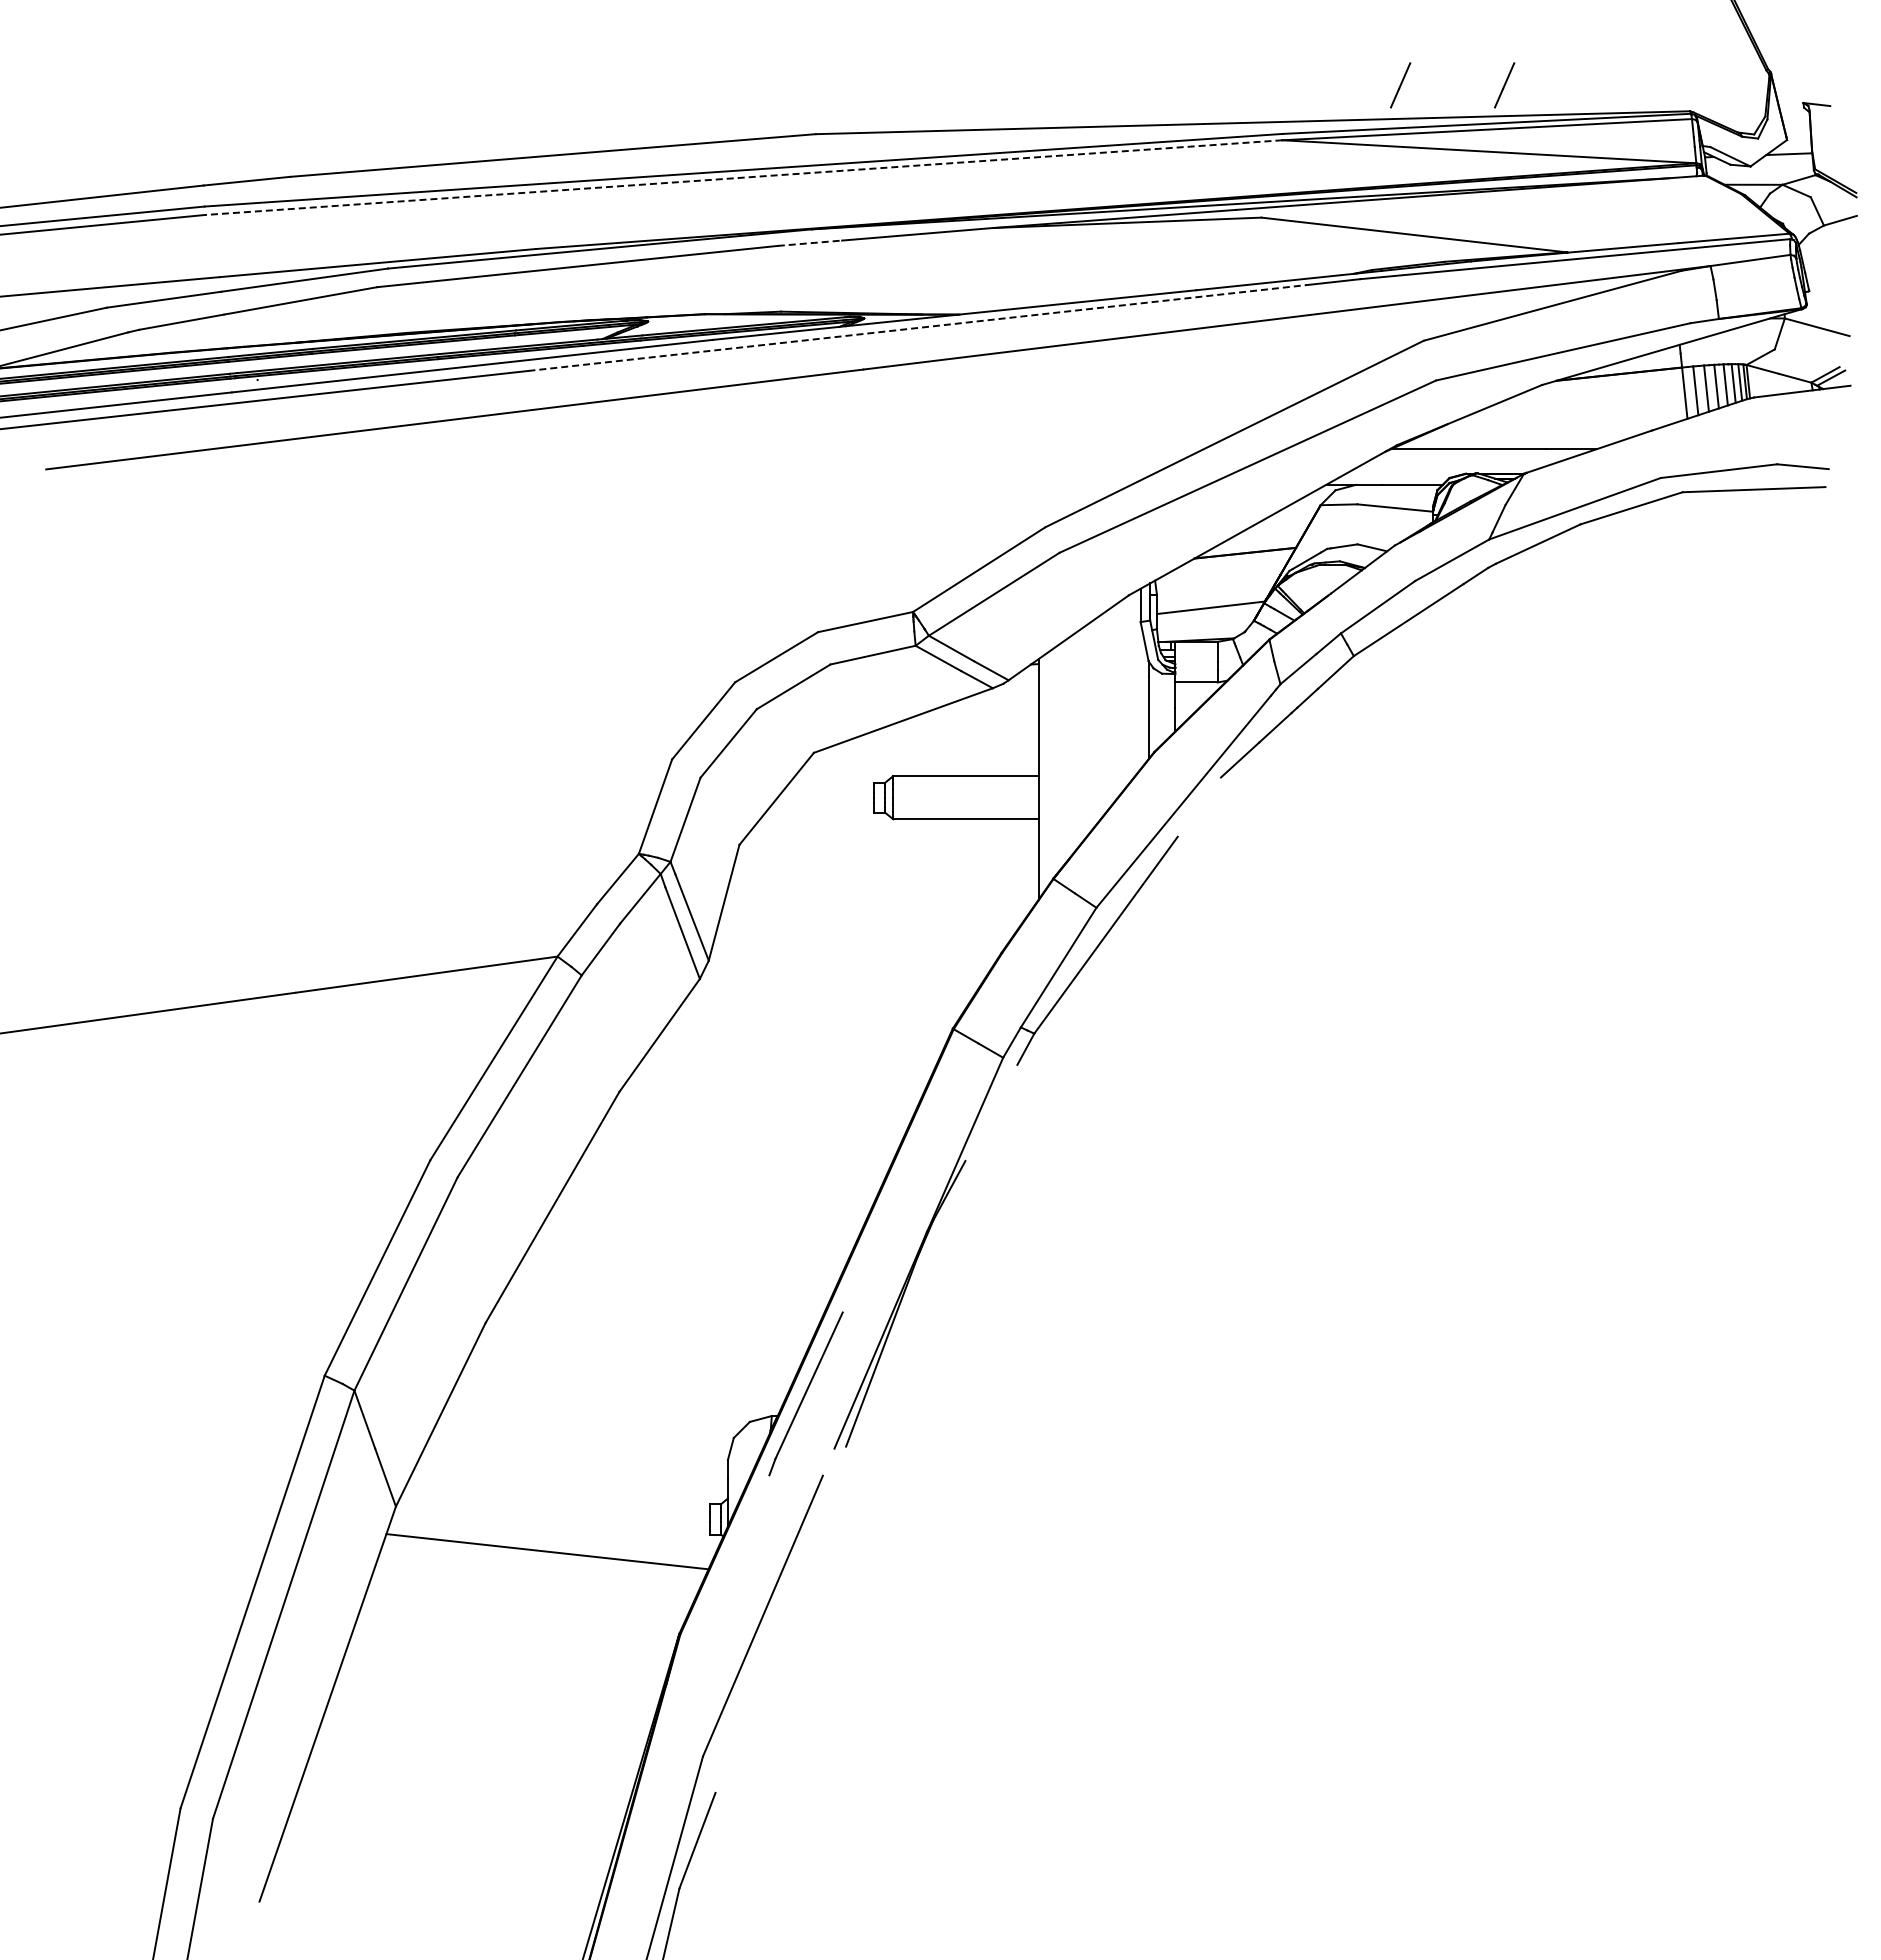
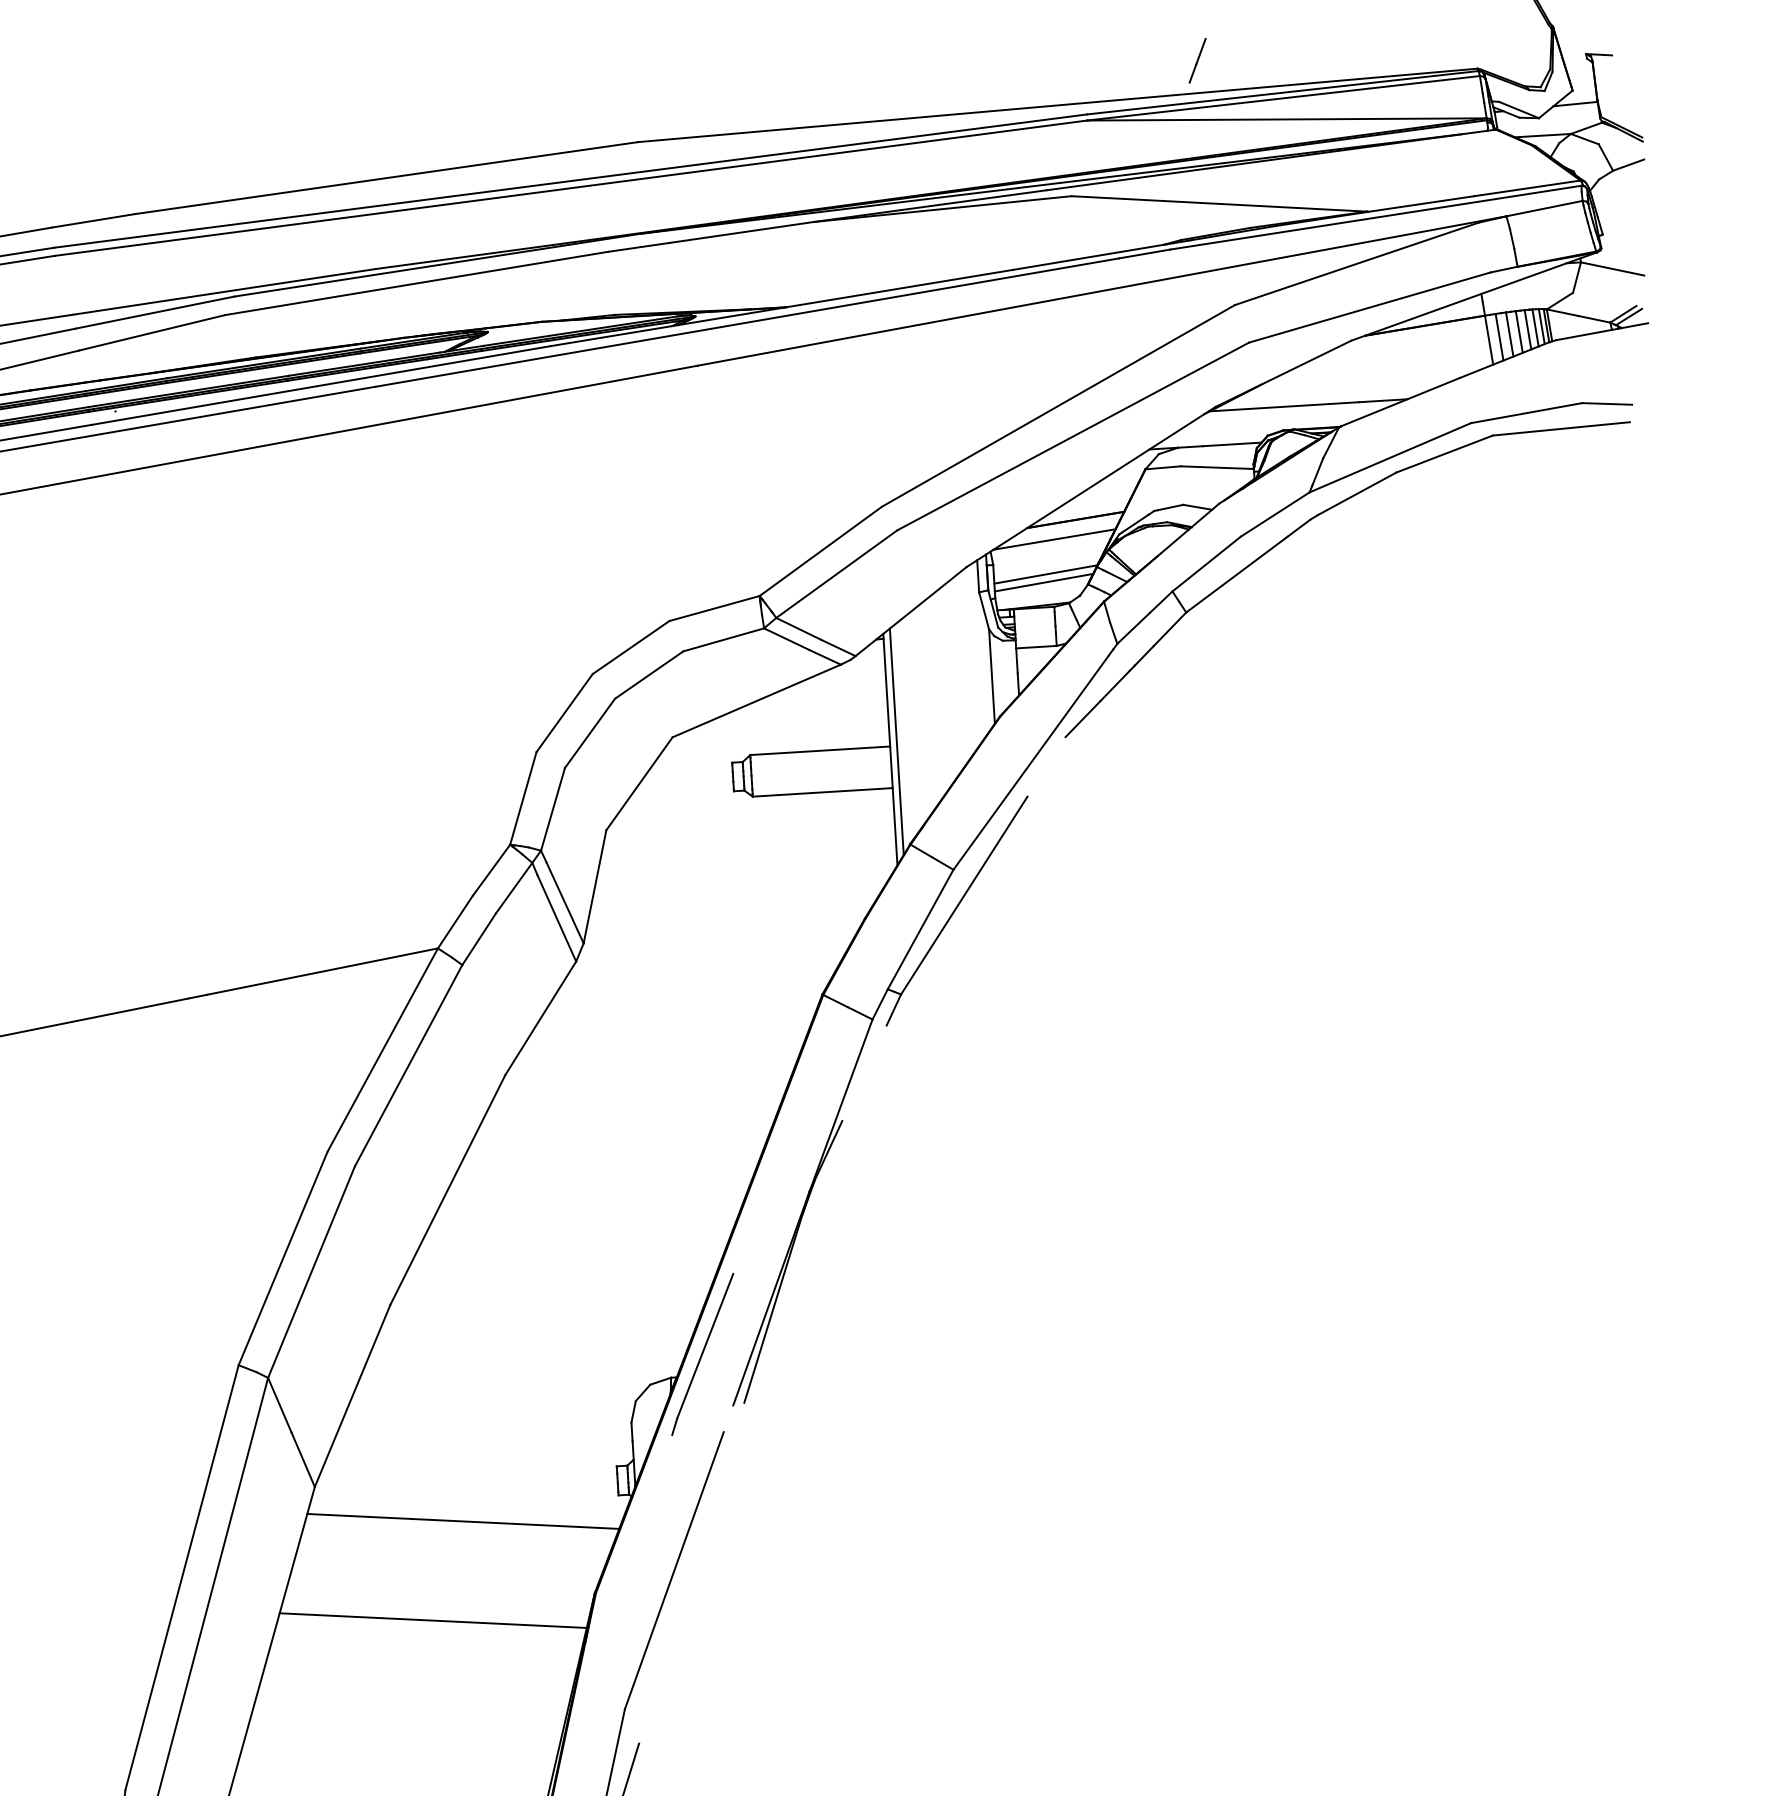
line: (1504, 85) -> (1297, 54), removed
line: (743, 177) -> (570, 188), dashed -> solid
line: (810, 243) -> (639, 247), dashed -> solid
line: (917, 327) -> (747, 322), dashed -> solid
line: (1221, 571) -> (1053, 538), added
line: (1208, 616) -> (1044, 582), added
line: (1045, 771) -> (896, 741), added
line: (509, 1652) -> (432, 1620), added

